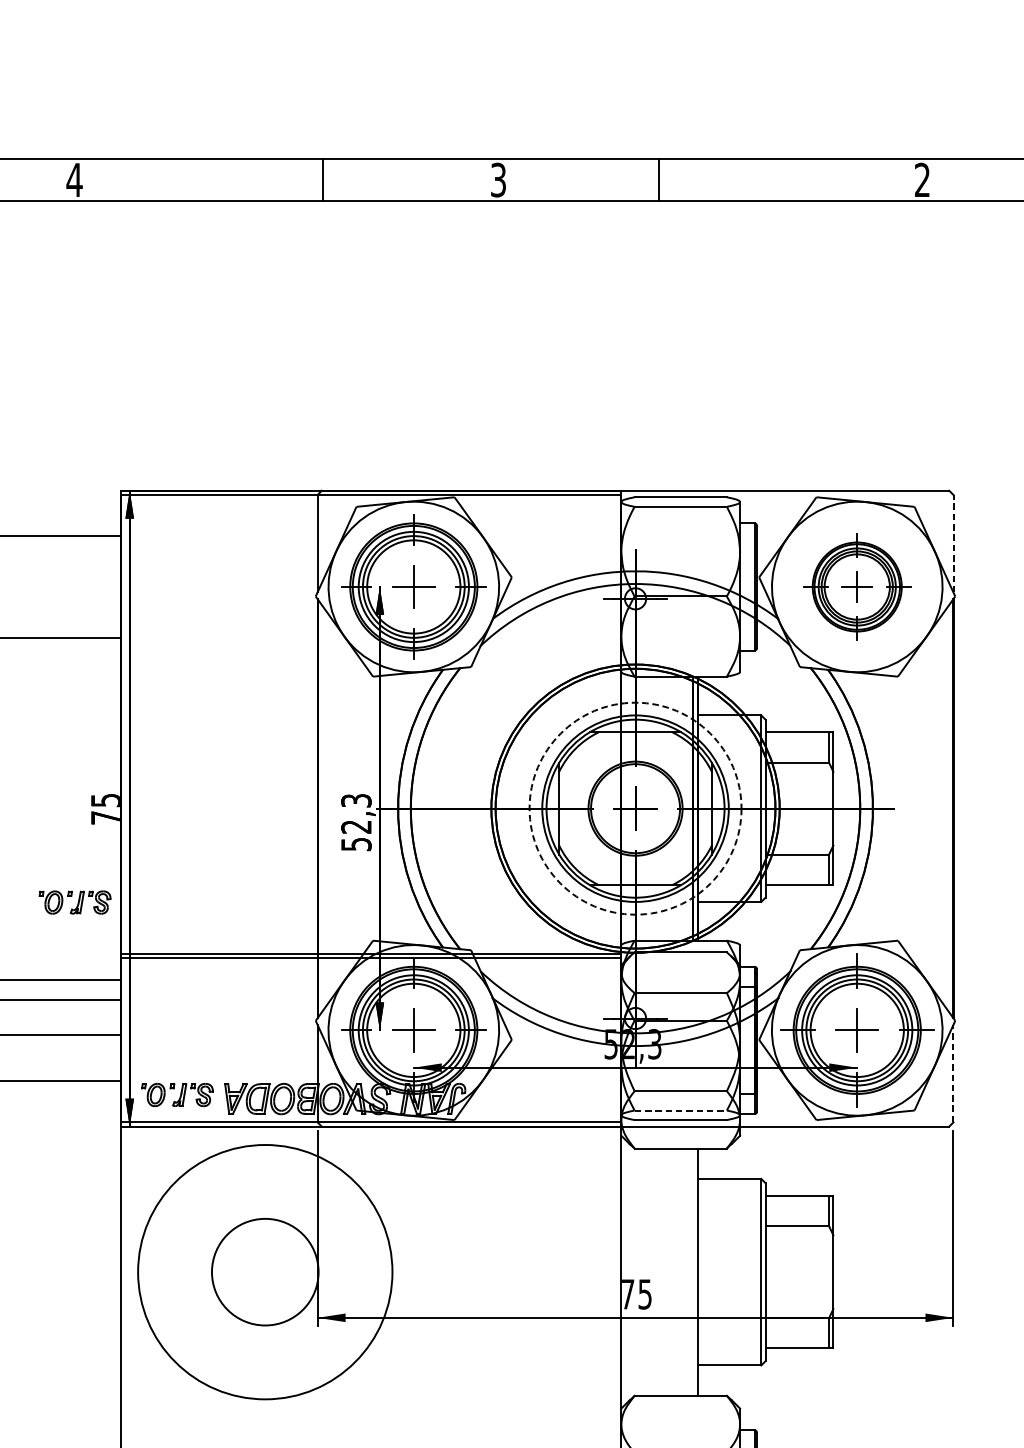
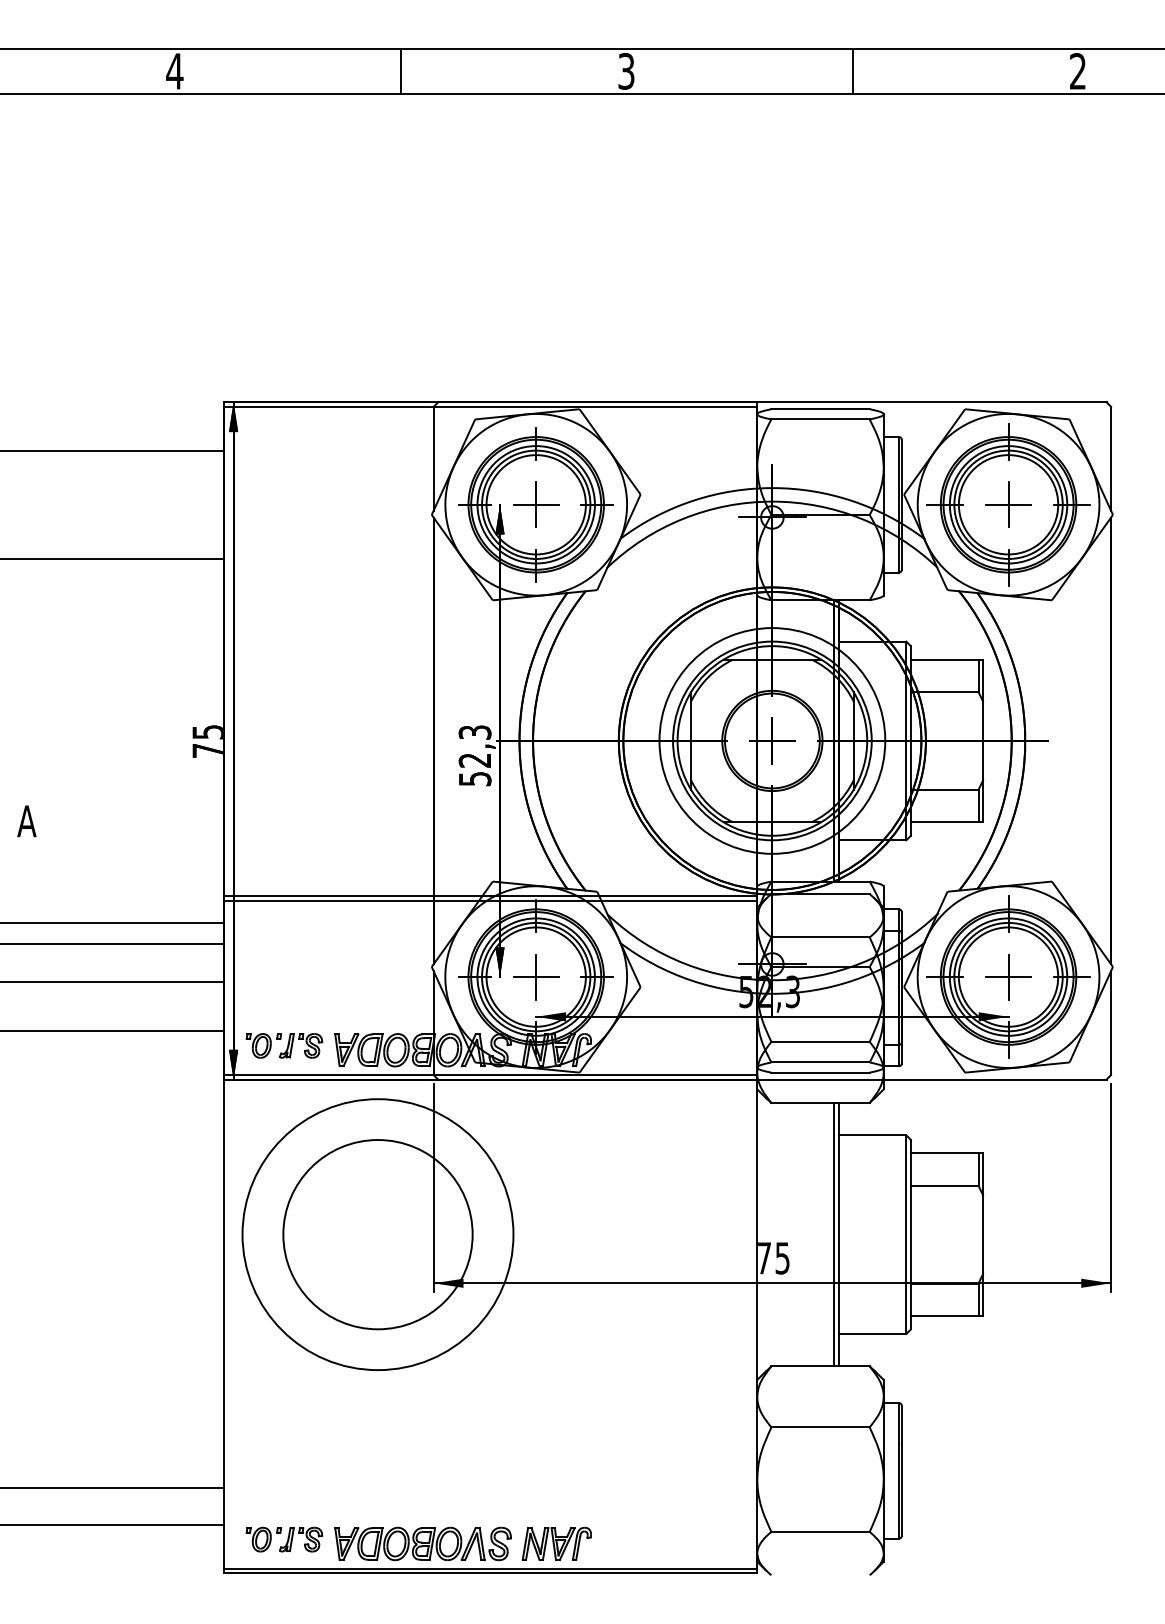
line: (323, 179) -> (401, 70), moved
line: (659, 179) -> (852, 70), moved
line: (953, 543) -> (1111, 458), dashed -> solid
part: (857, 586) -> (1008, 504), size x1.43
circle: (635, 808) -> (772, 740), dashed -> solid
part: (75, 902) -> (175, 840), removed
line: (953, 1073) -> (1111, 1023), dashed -> solid
line: (681, 1110) -> (821, 1062), dashed -> solid
circle: (264, 1272) -> (377, 1234), size x1.67
line: (693, 1272) -> (834, 1234), added

